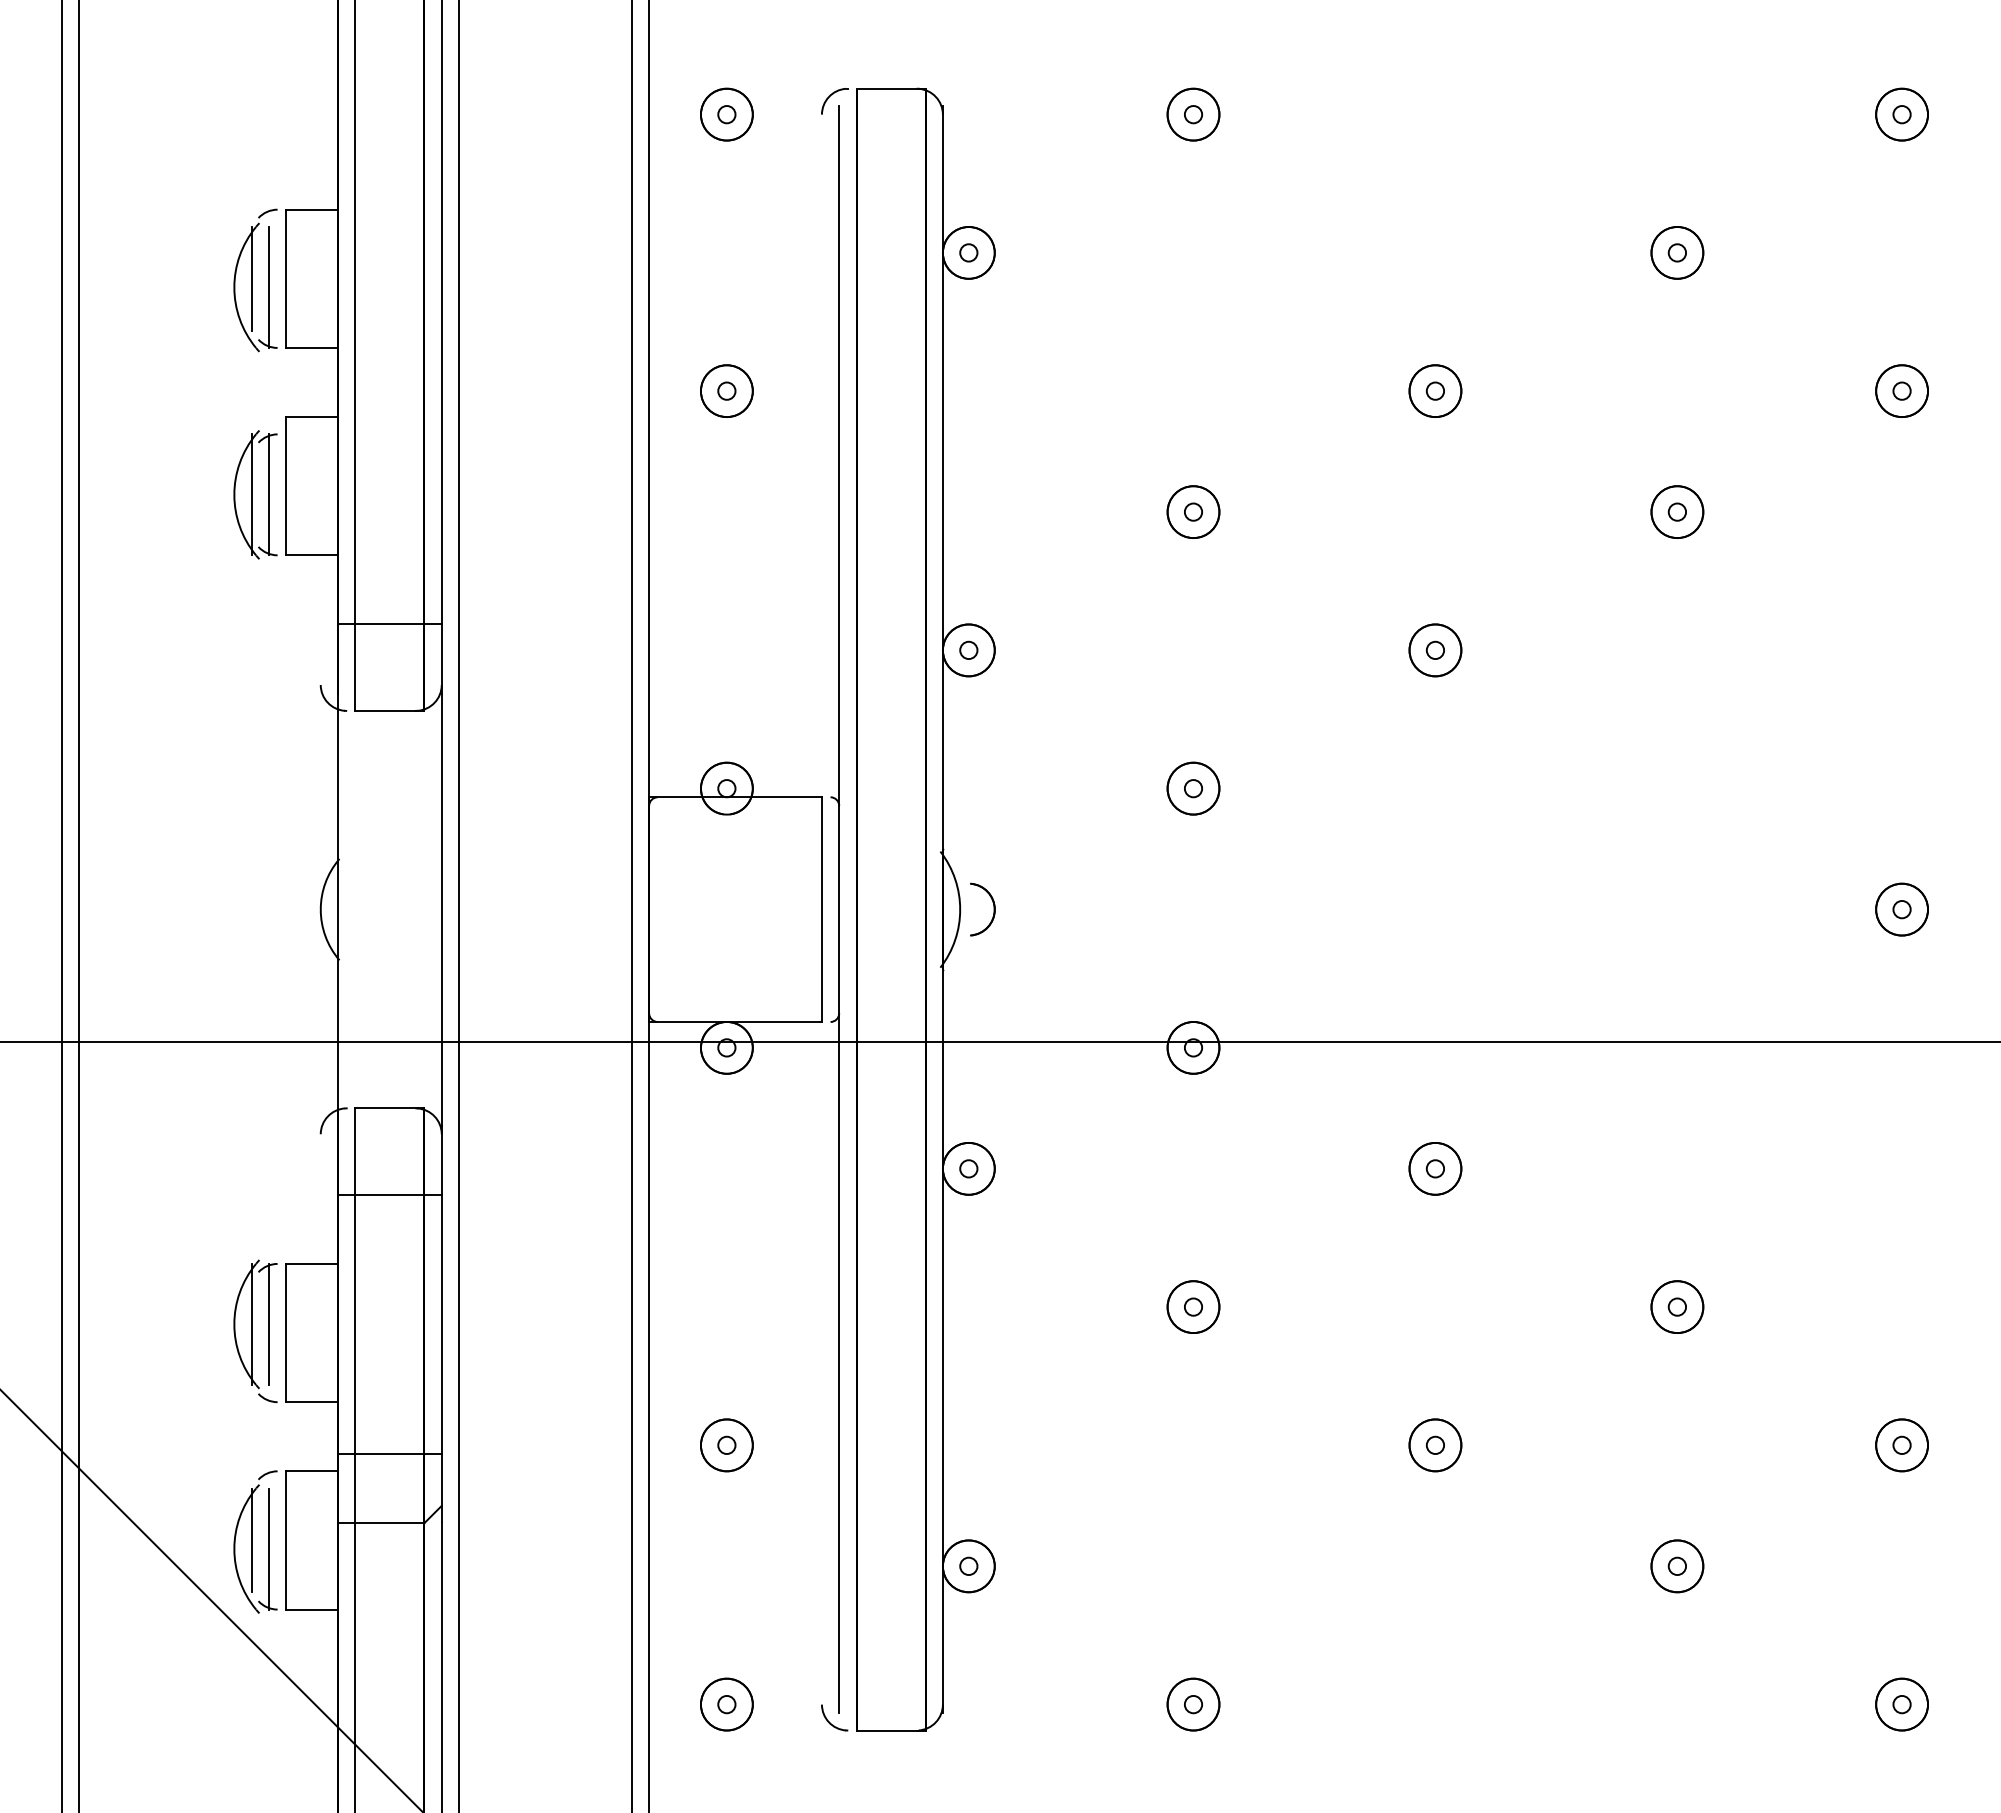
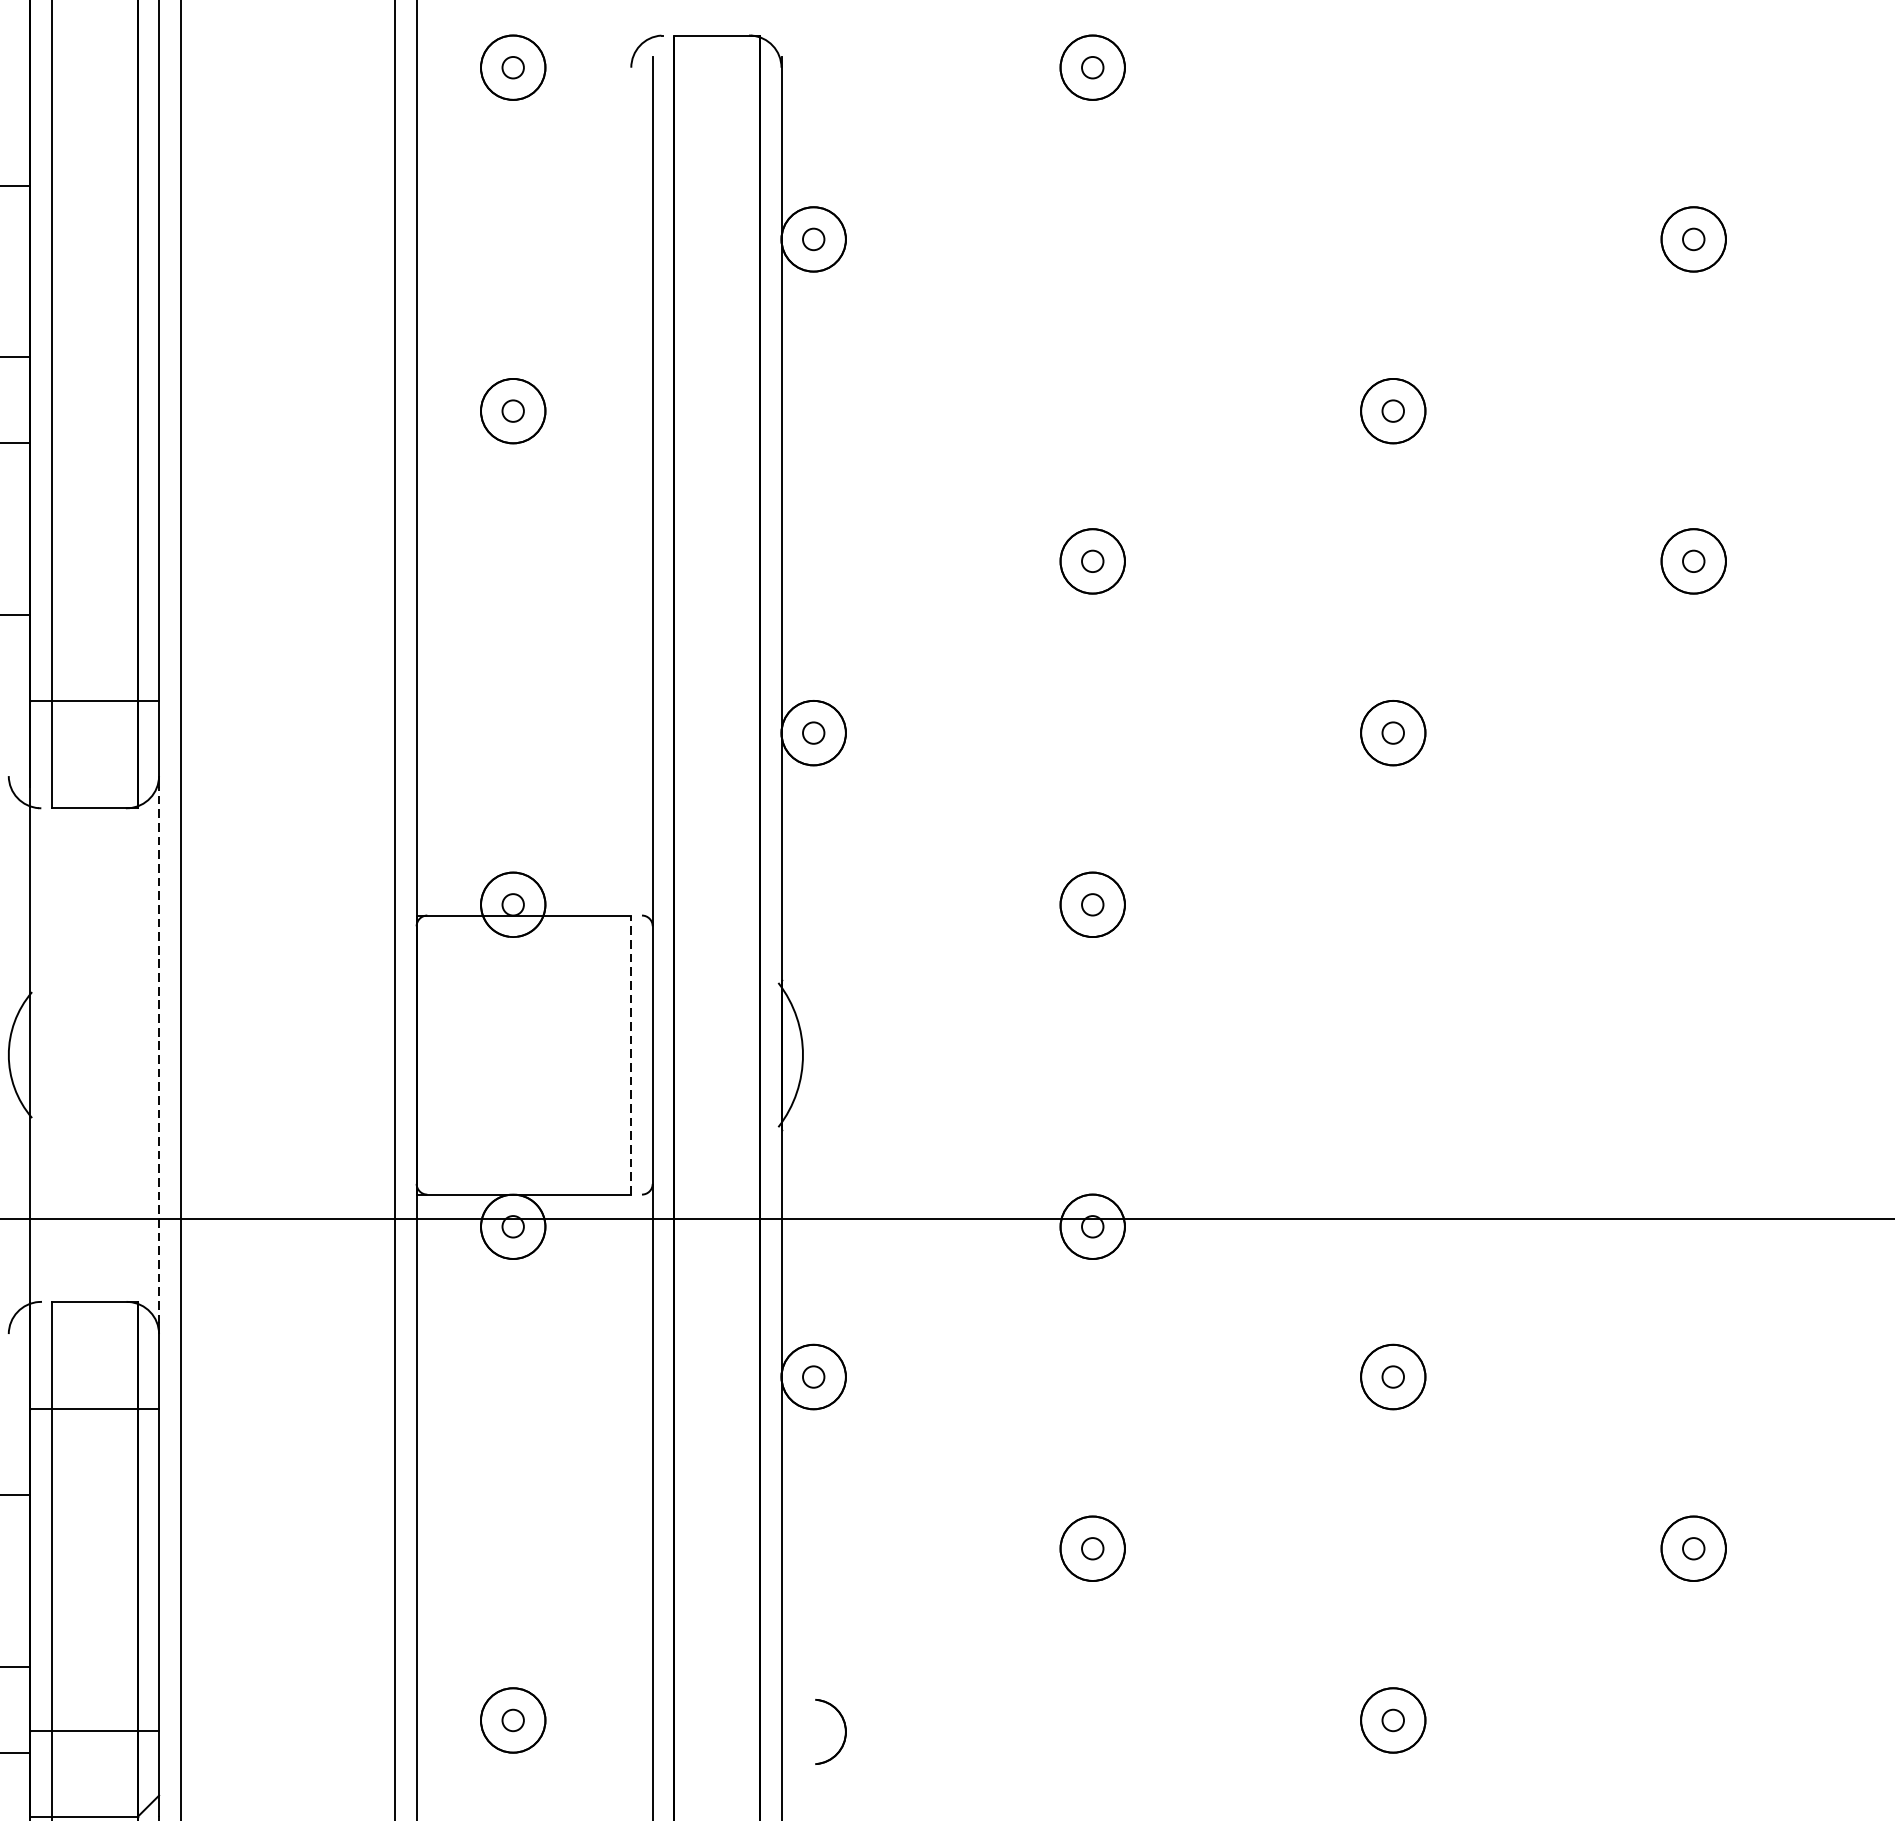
line: (441, 909) -> (158, 1054), solid -> dashed
line: (821, 909) -> (630, 1054), solid -> dashed
part: (993, 909) -> (844, 1731), moved

